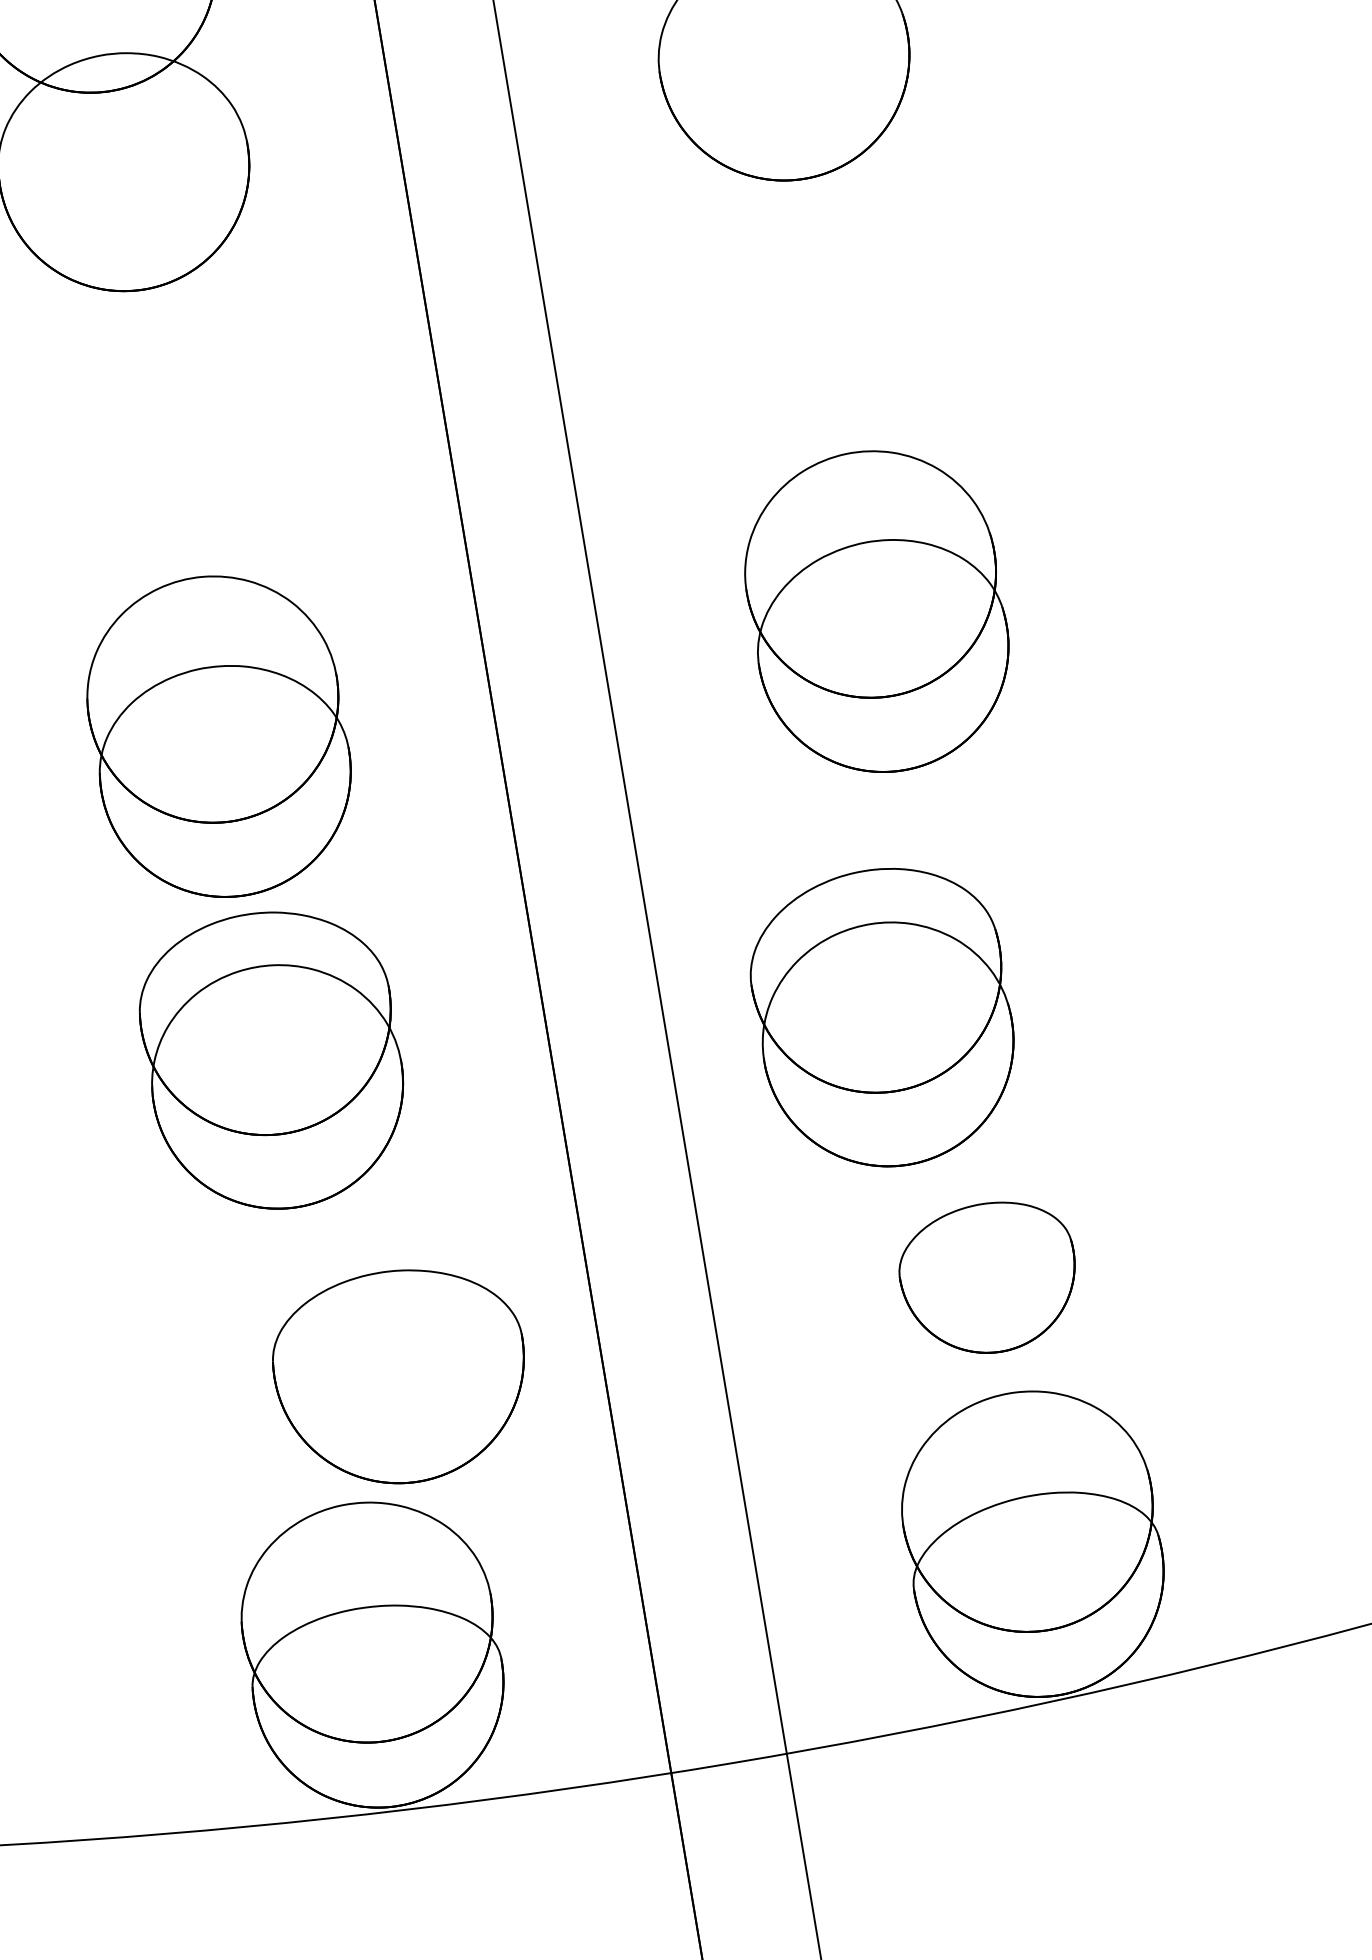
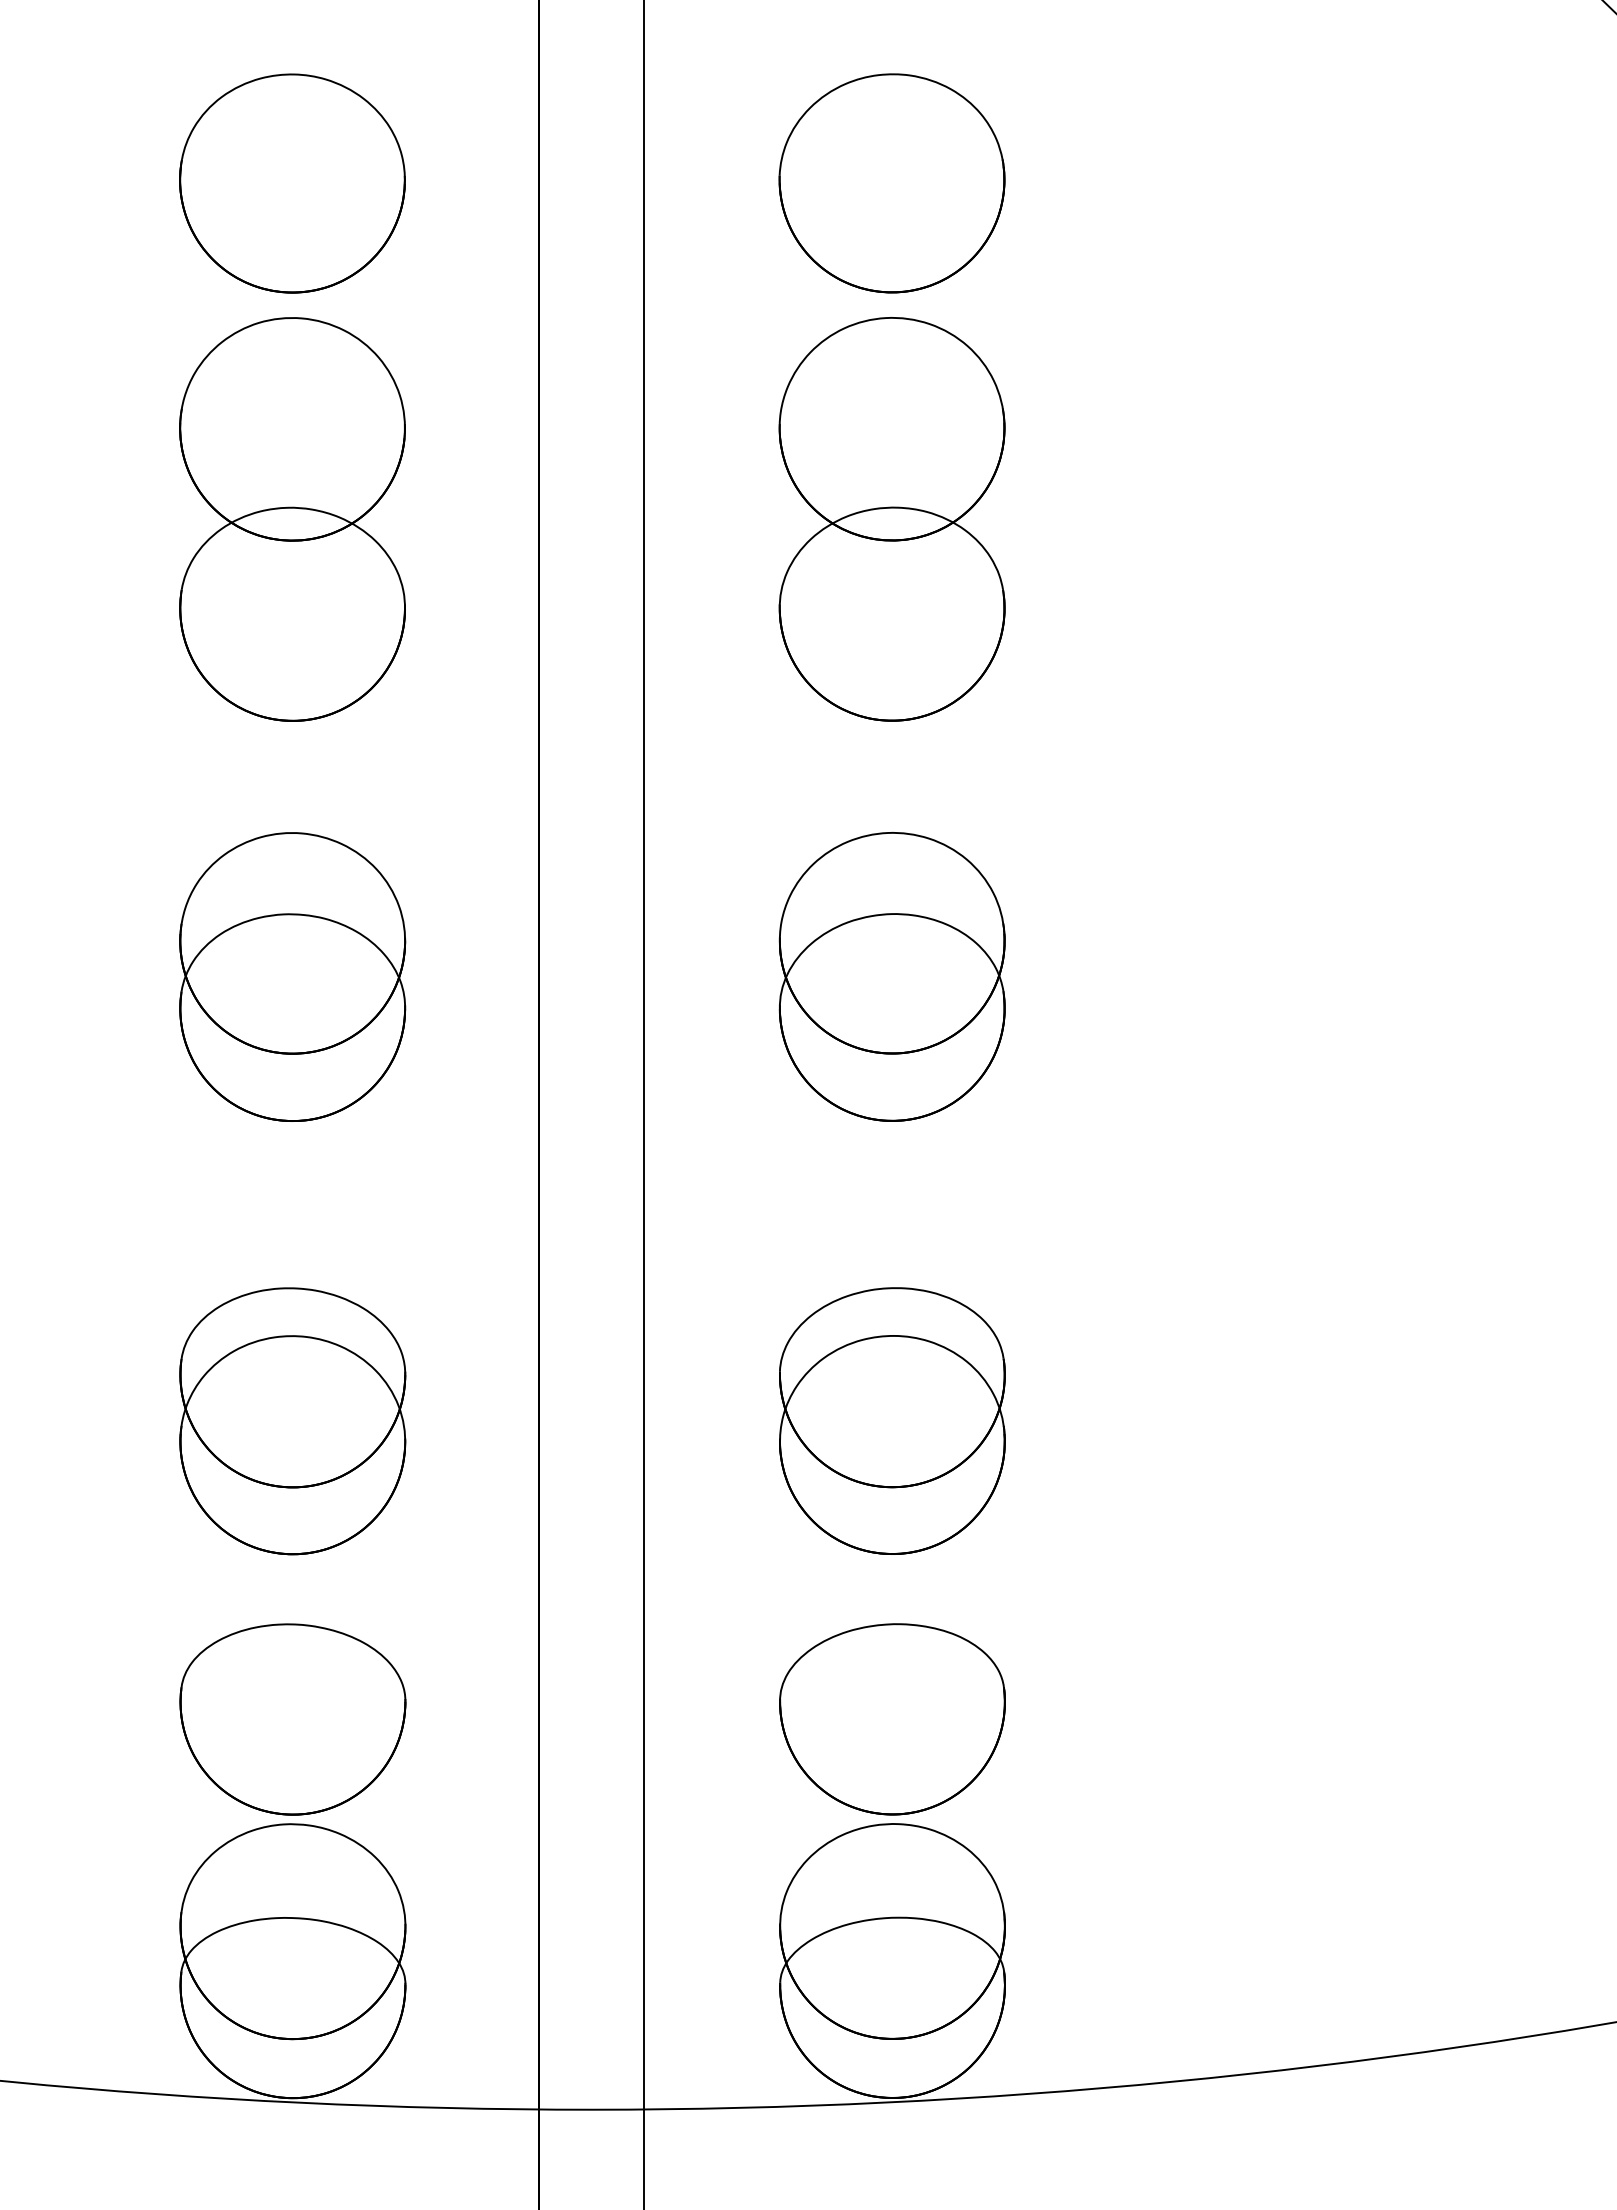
part: (876, 611) -> (891, 976), moved
part: (219, 736) -> (292, 976), moved
part: (884, 1017) -> (892, 1420), moved
part: (989, 1278) -> (892, 1719), size x1.43
part: (401, 1376) -> (292, 1719), moved

